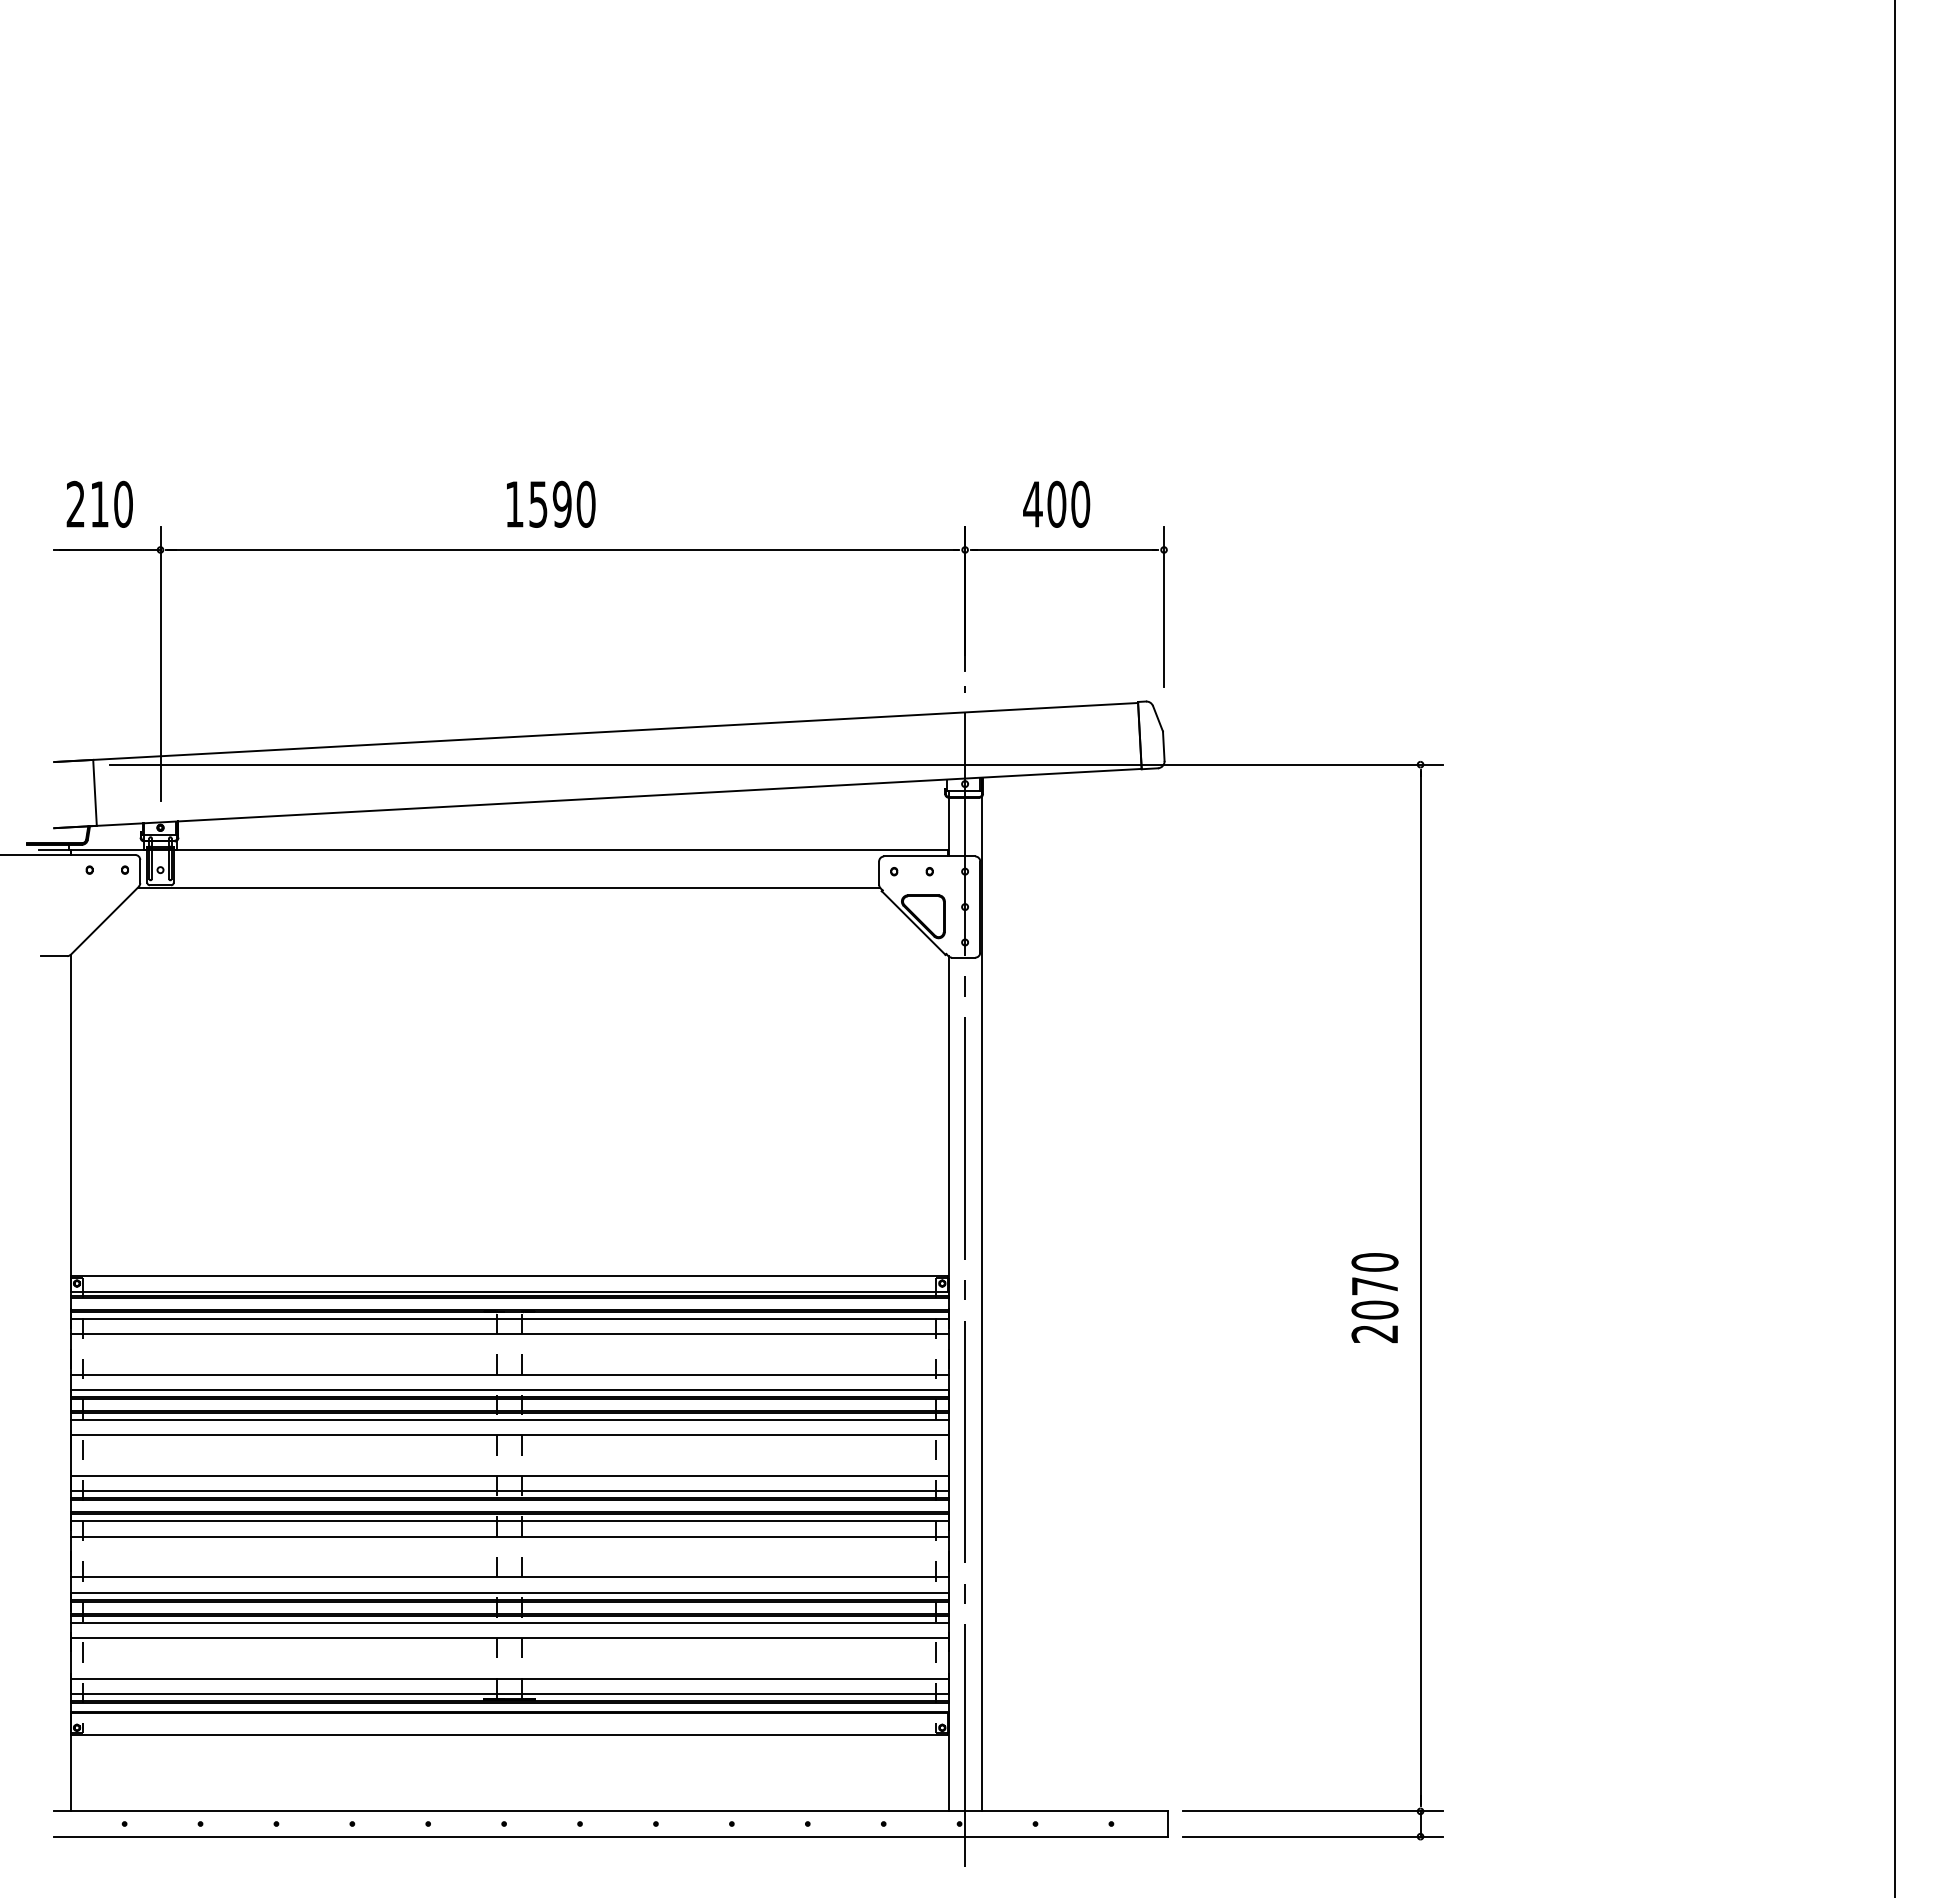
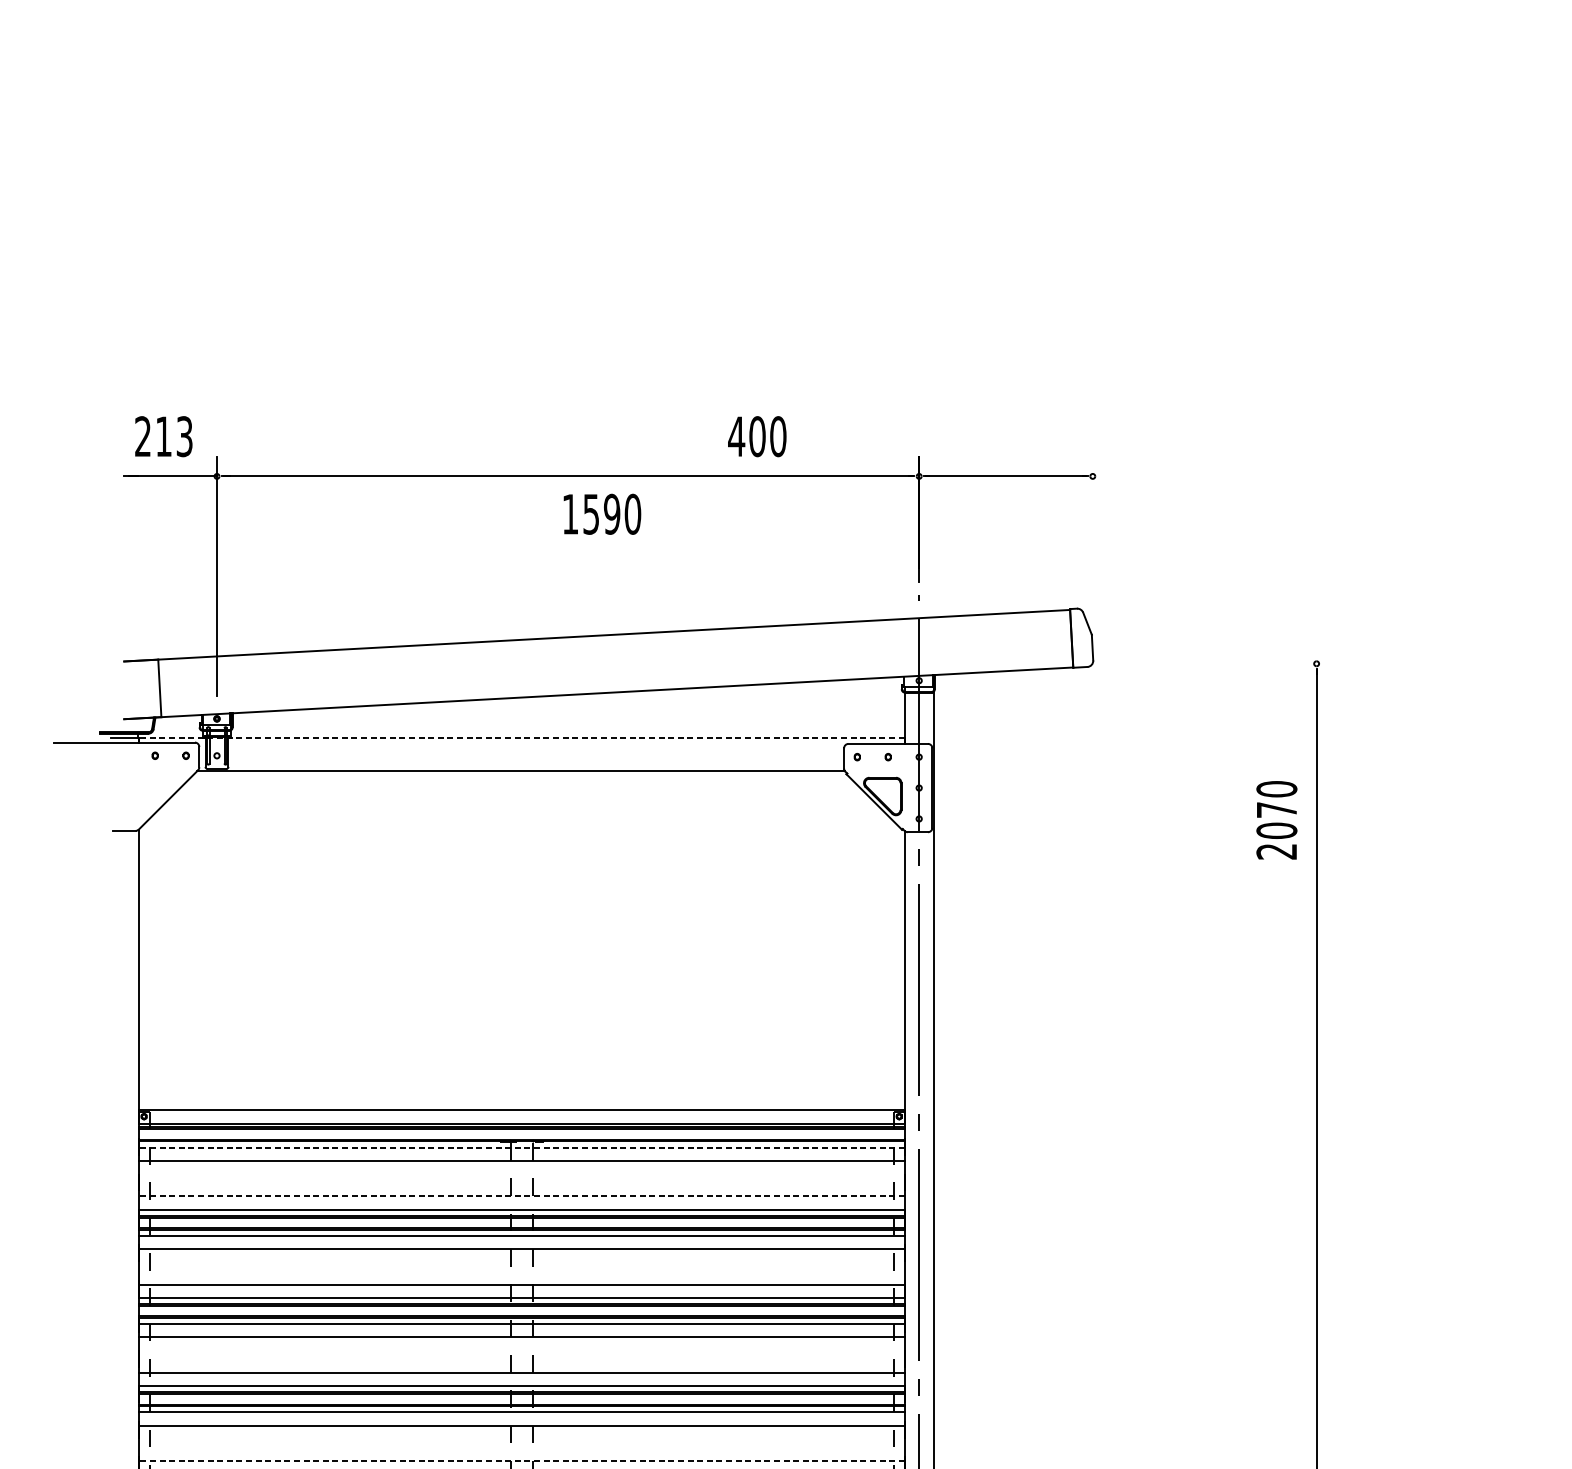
text: (551, 503) -> (602, 513), moved
text: (1056, 503) -> (757, 435), moved
text: (123, 504) -> (184, 436), 210 -> 213
line: (1164, 607) -> (1093, 526), removed
line: (776, 764) -> (754, 663), removed
line: (509, 849) -> (521, 737), solid -> dashed
text: (1374, 1298) -> (1276, 820), moved
line: (509, 1318) -> (521, 1147), solid -> dashed
line: (509, 1374) -> (521, 1195), solid -> dashed
line: (509, 1678) -> (521, 1461), solid -> dashed

